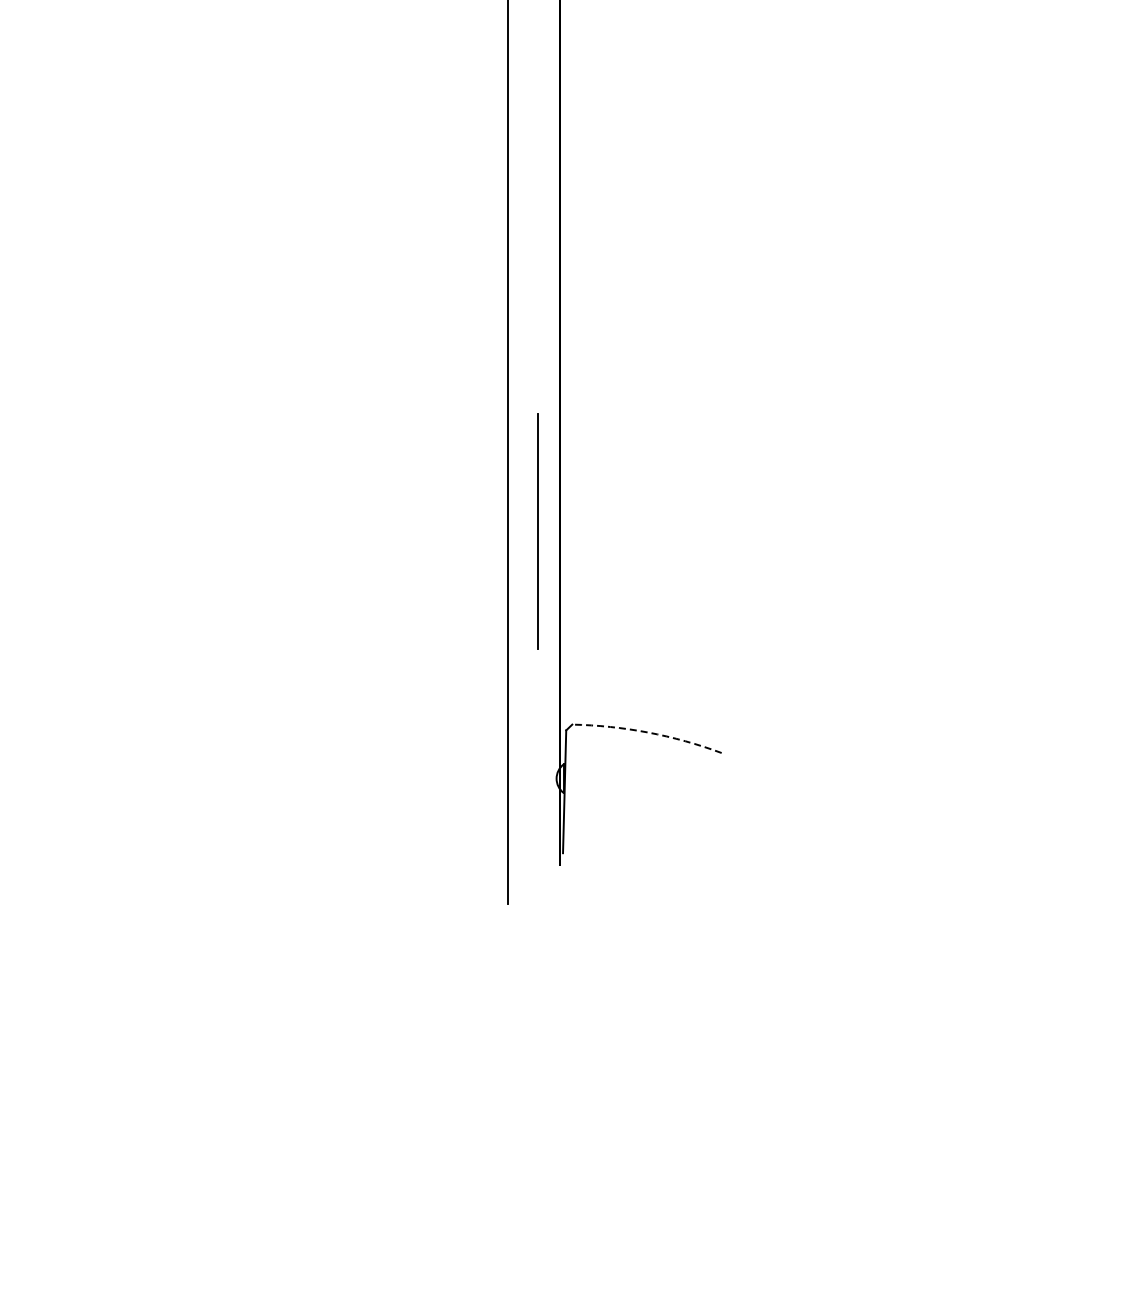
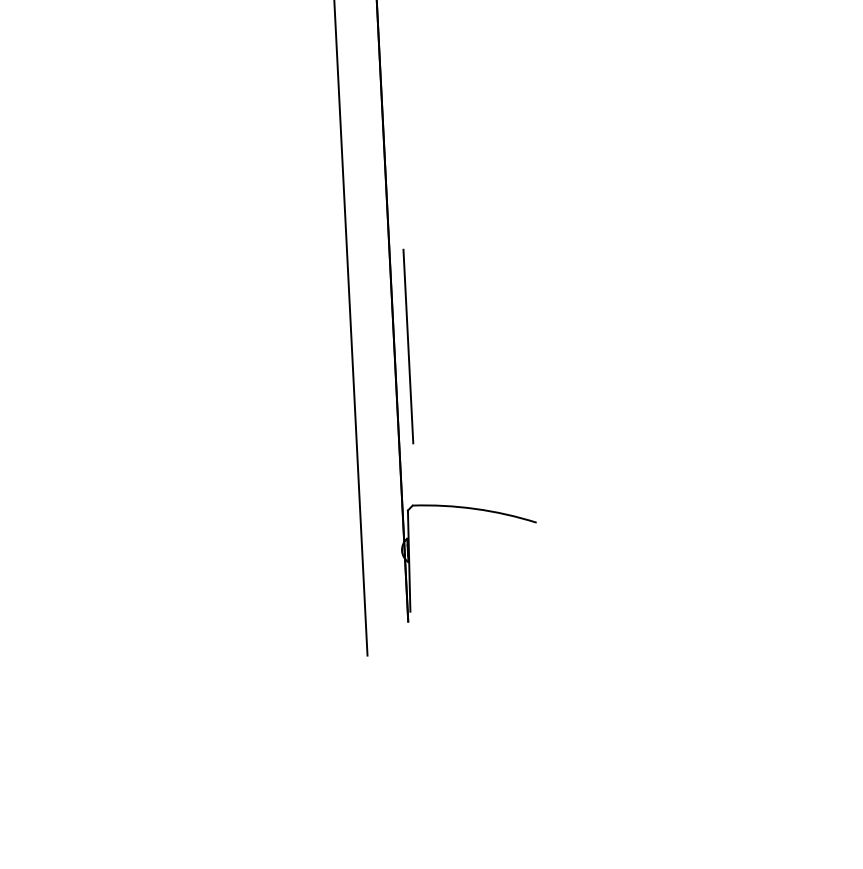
line: (537, 531) -> (408, 346), moved
arc: (648, 732) -> (475, 508), dashed -> solid

